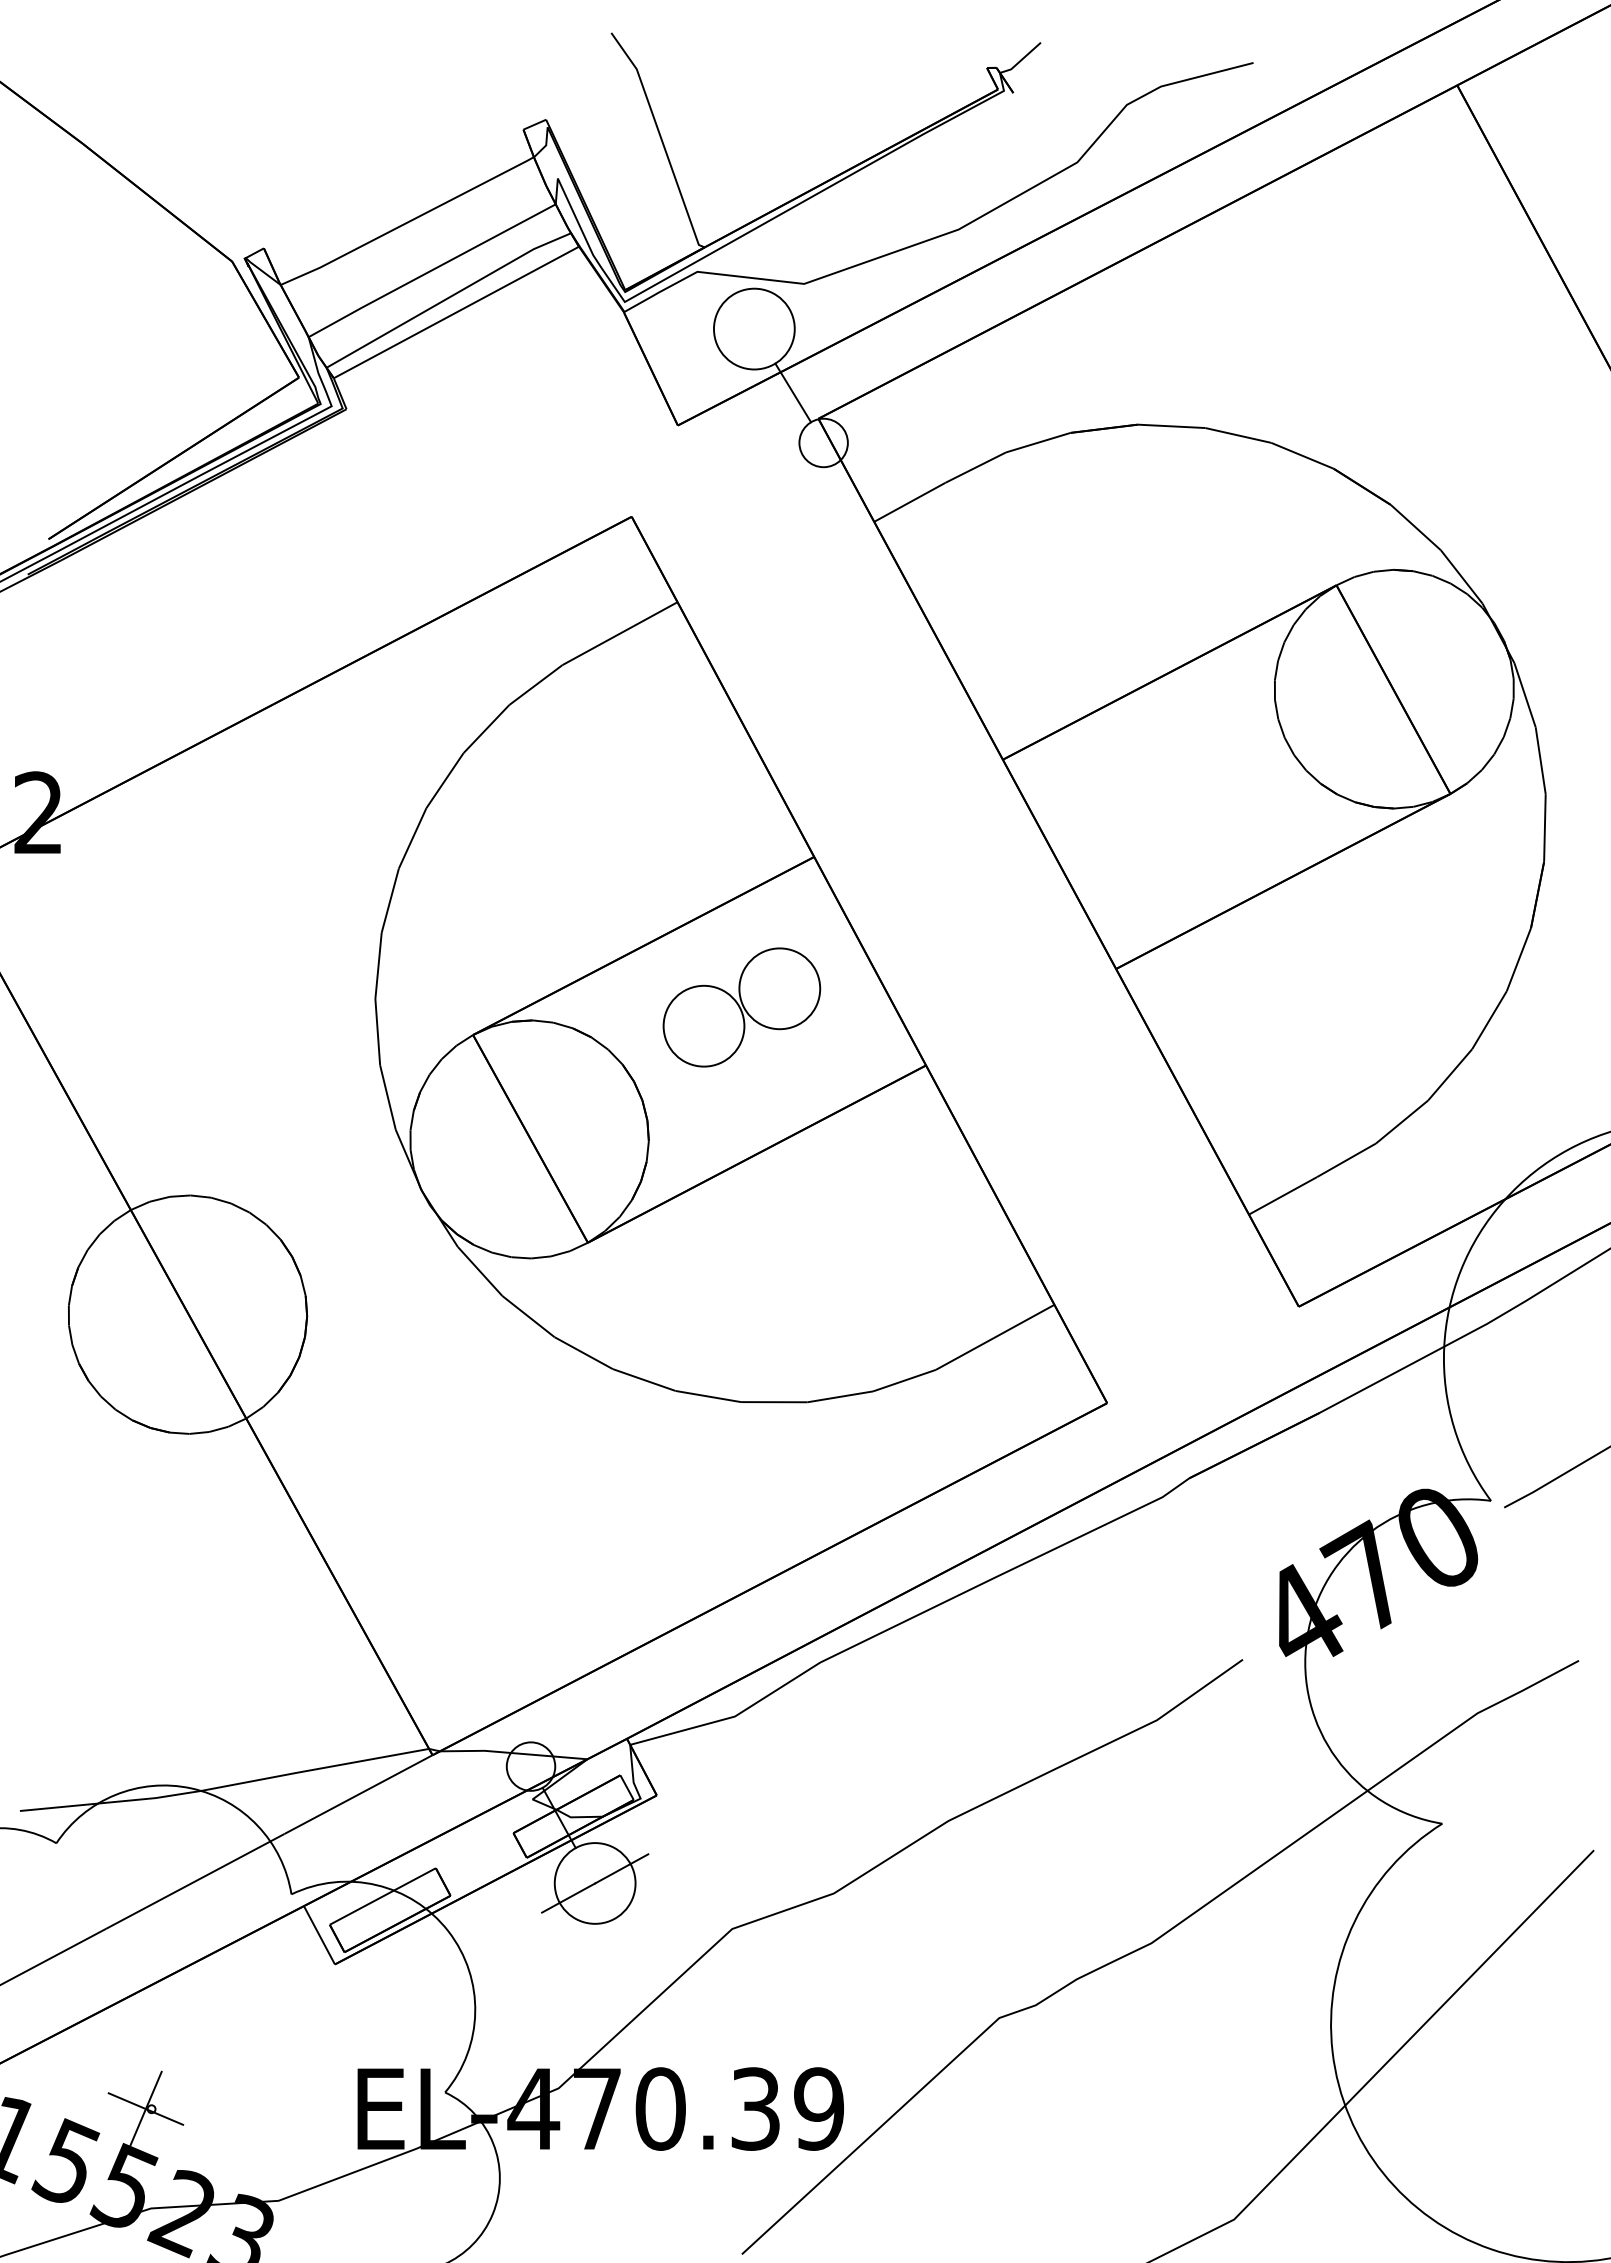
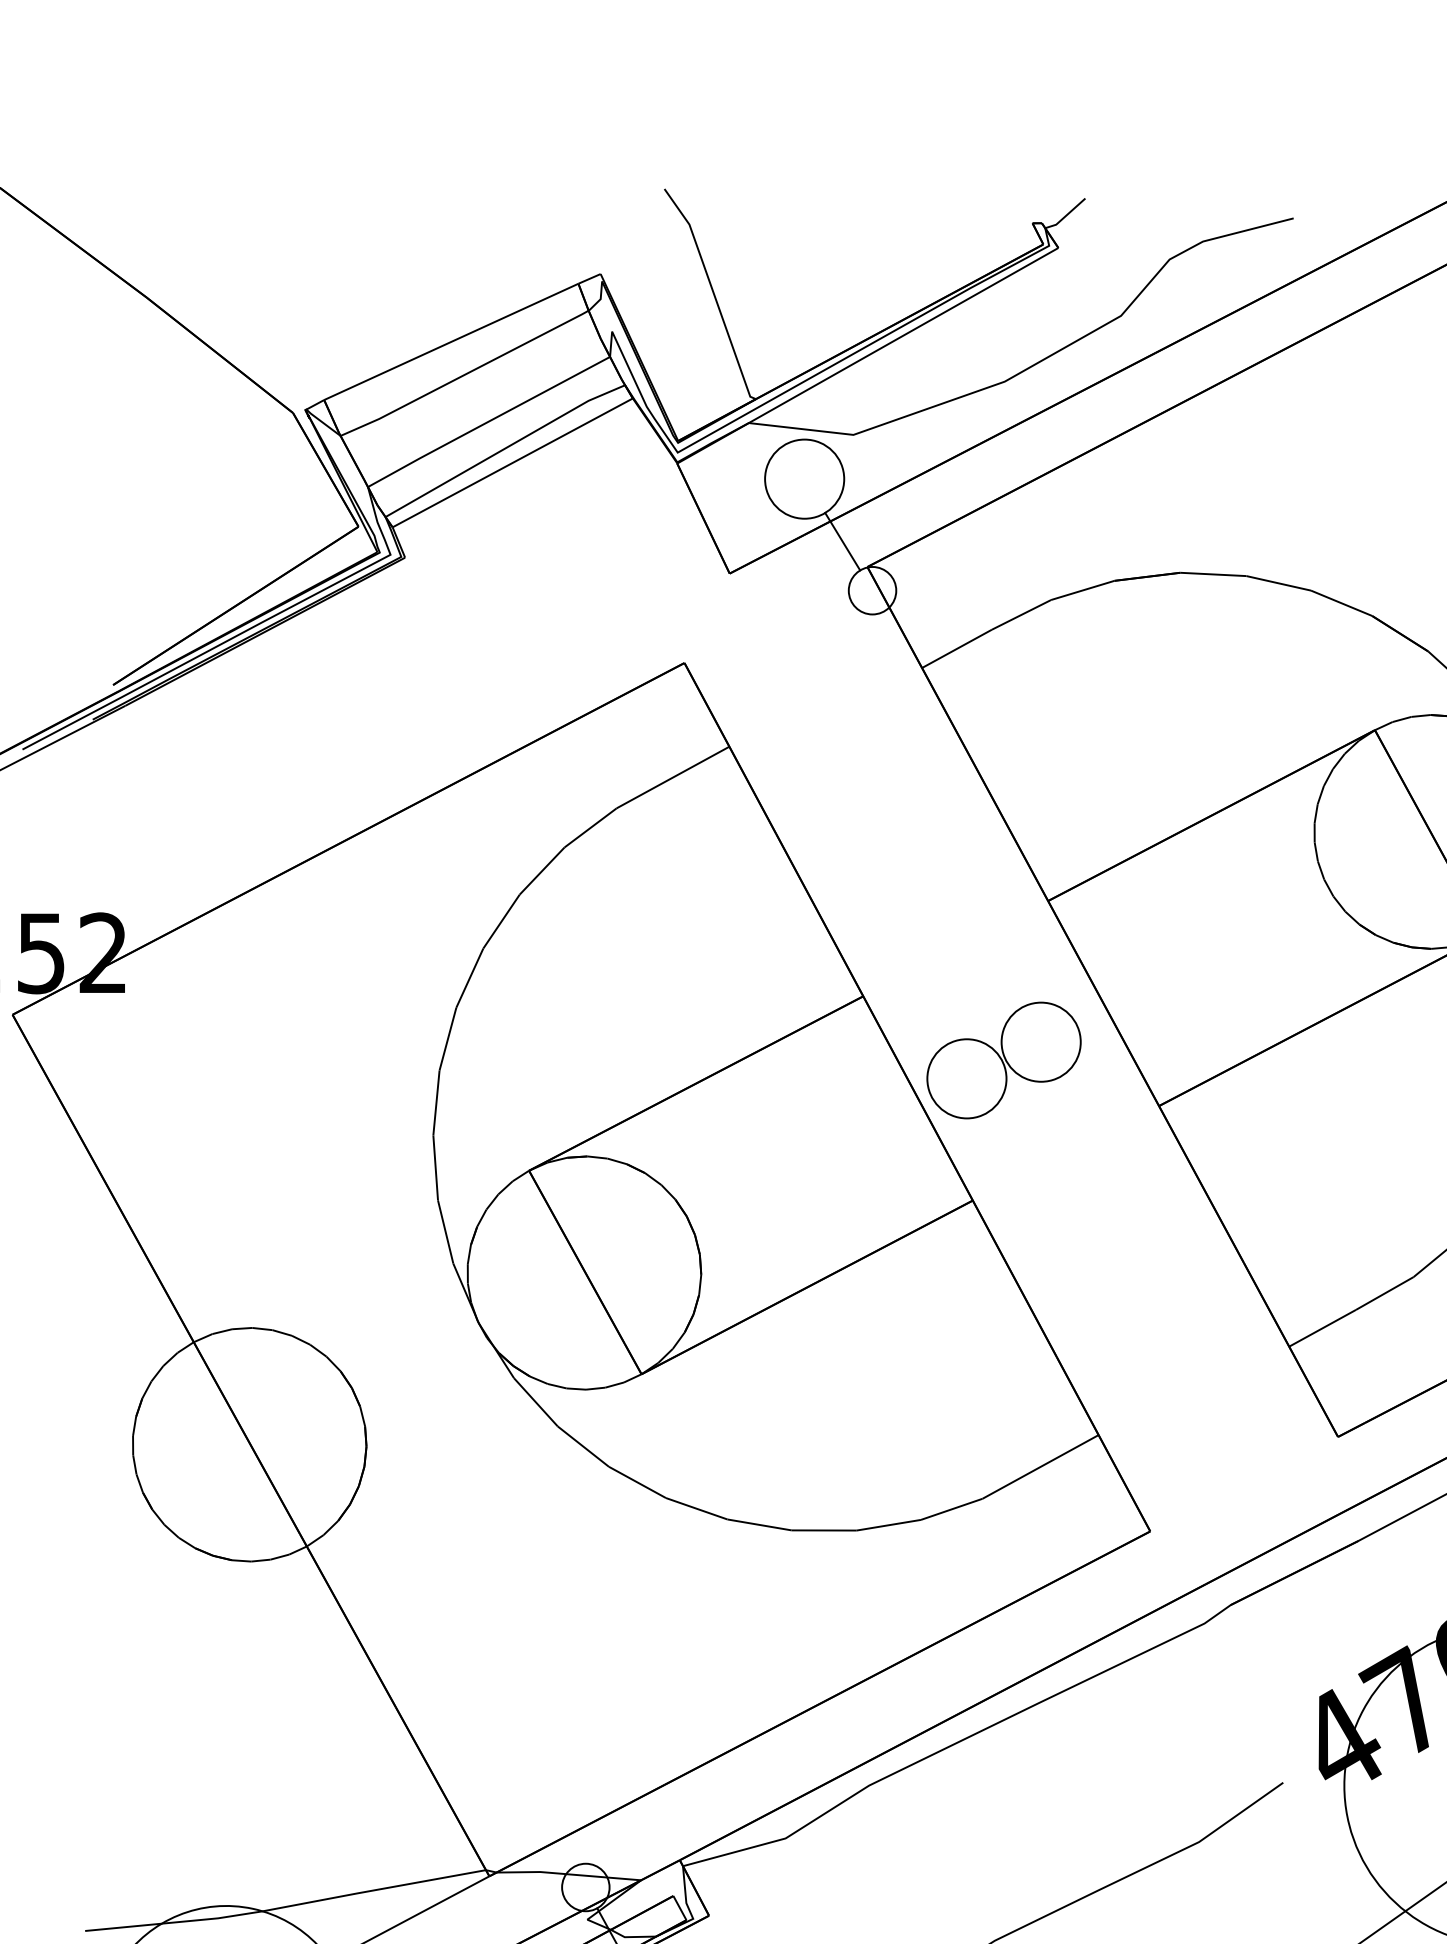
line: (393, 188) -> (451, 341), added
line: (818, 203) -> (867, 356), added
part: (741, 1007) -> (1003, 1060), moved

